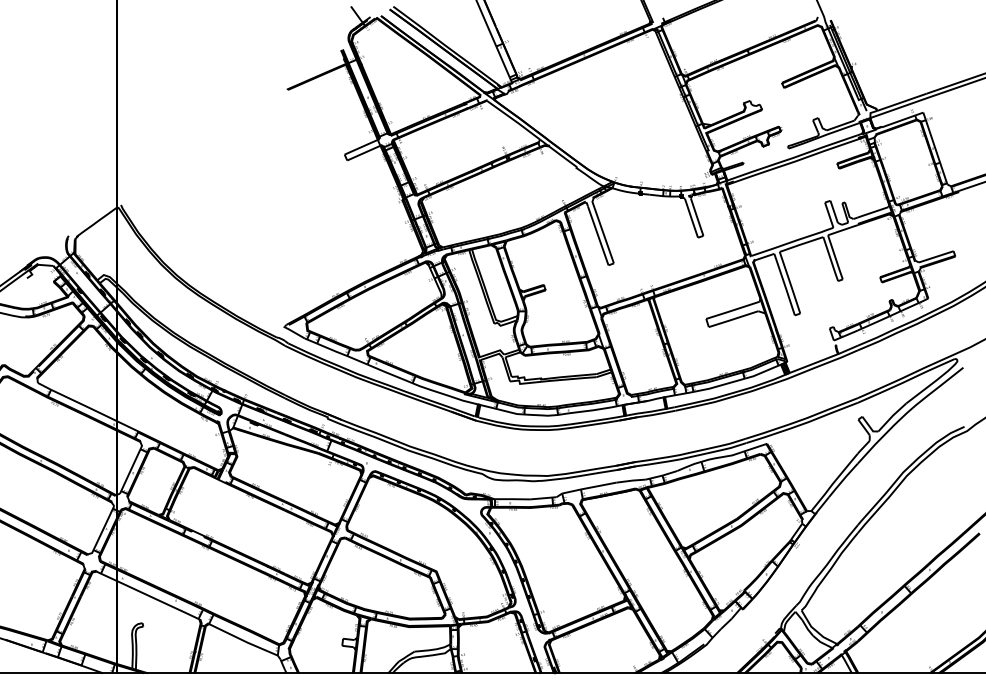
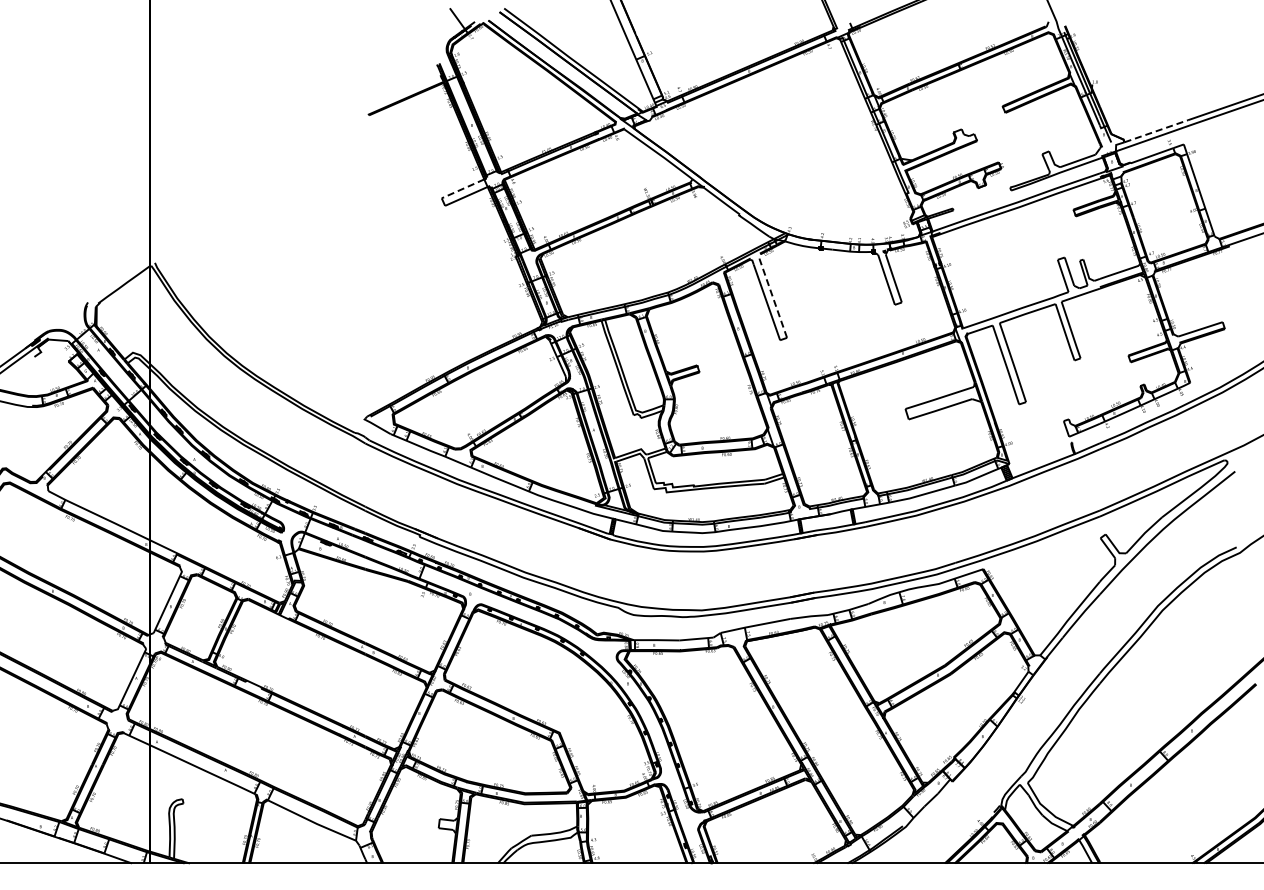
line: (902, 102) -> (1156, 131), solid -> dashed
line: (360, 147) -> (462, 189), solid -> dashed
line: (601, 229) -> (771, 294), solid -> dashed

